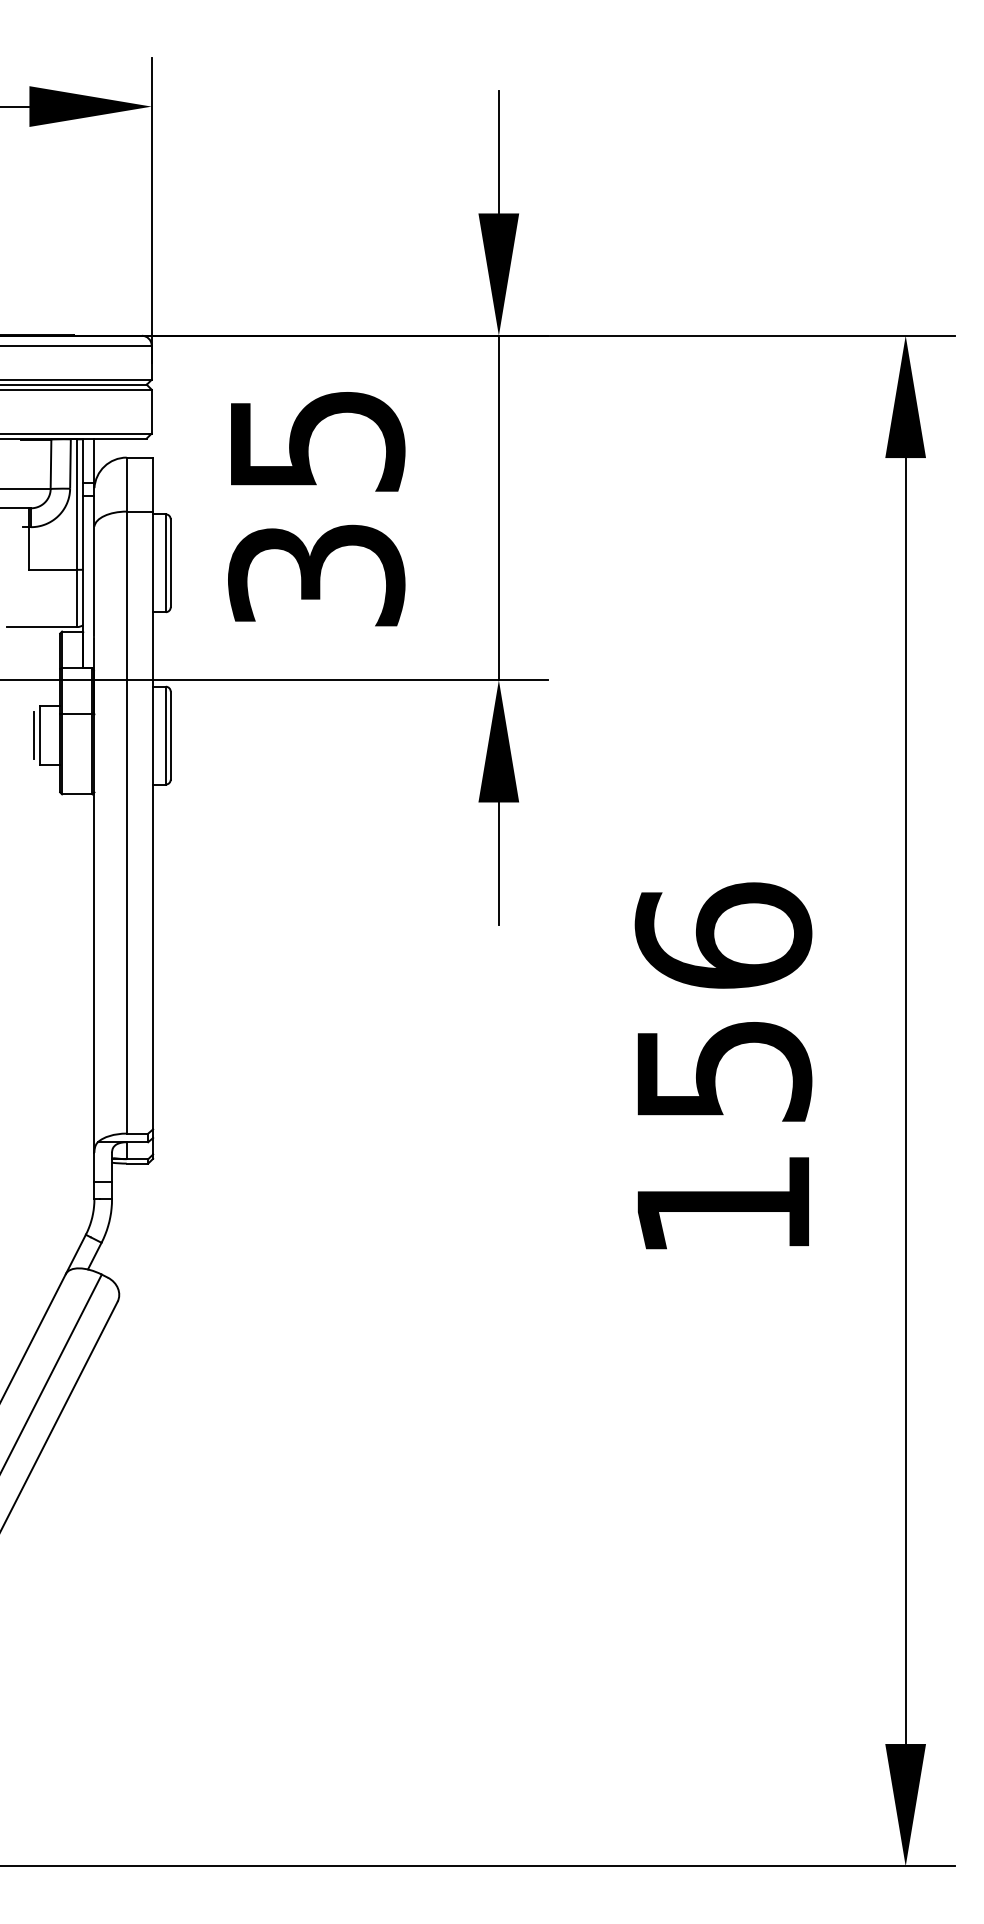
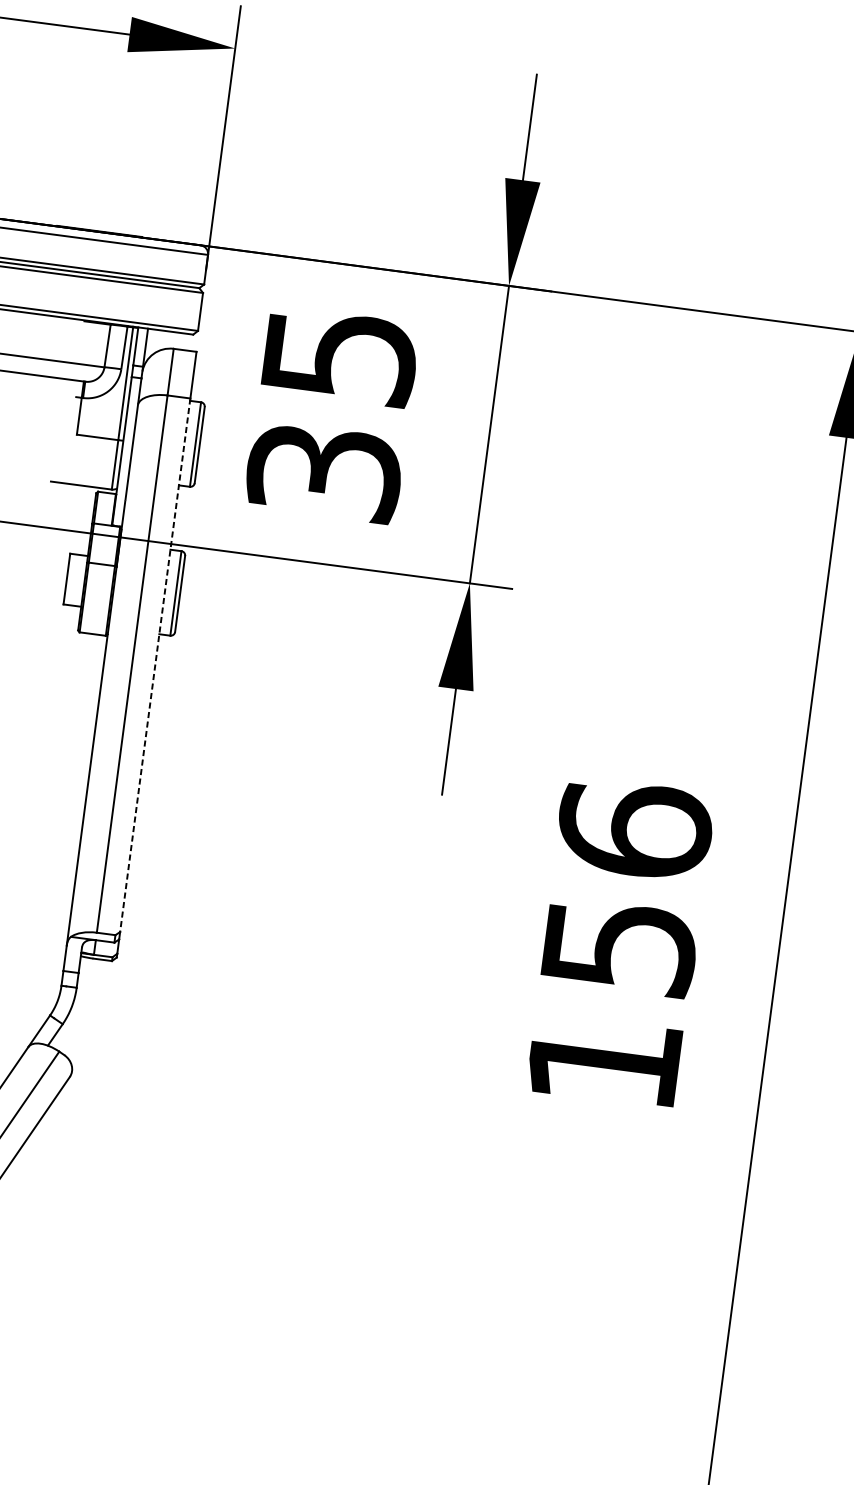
line: (33, 735) -> (61, 578), removed
line: (153, 820) -> (155, 665), solid -> dashed

